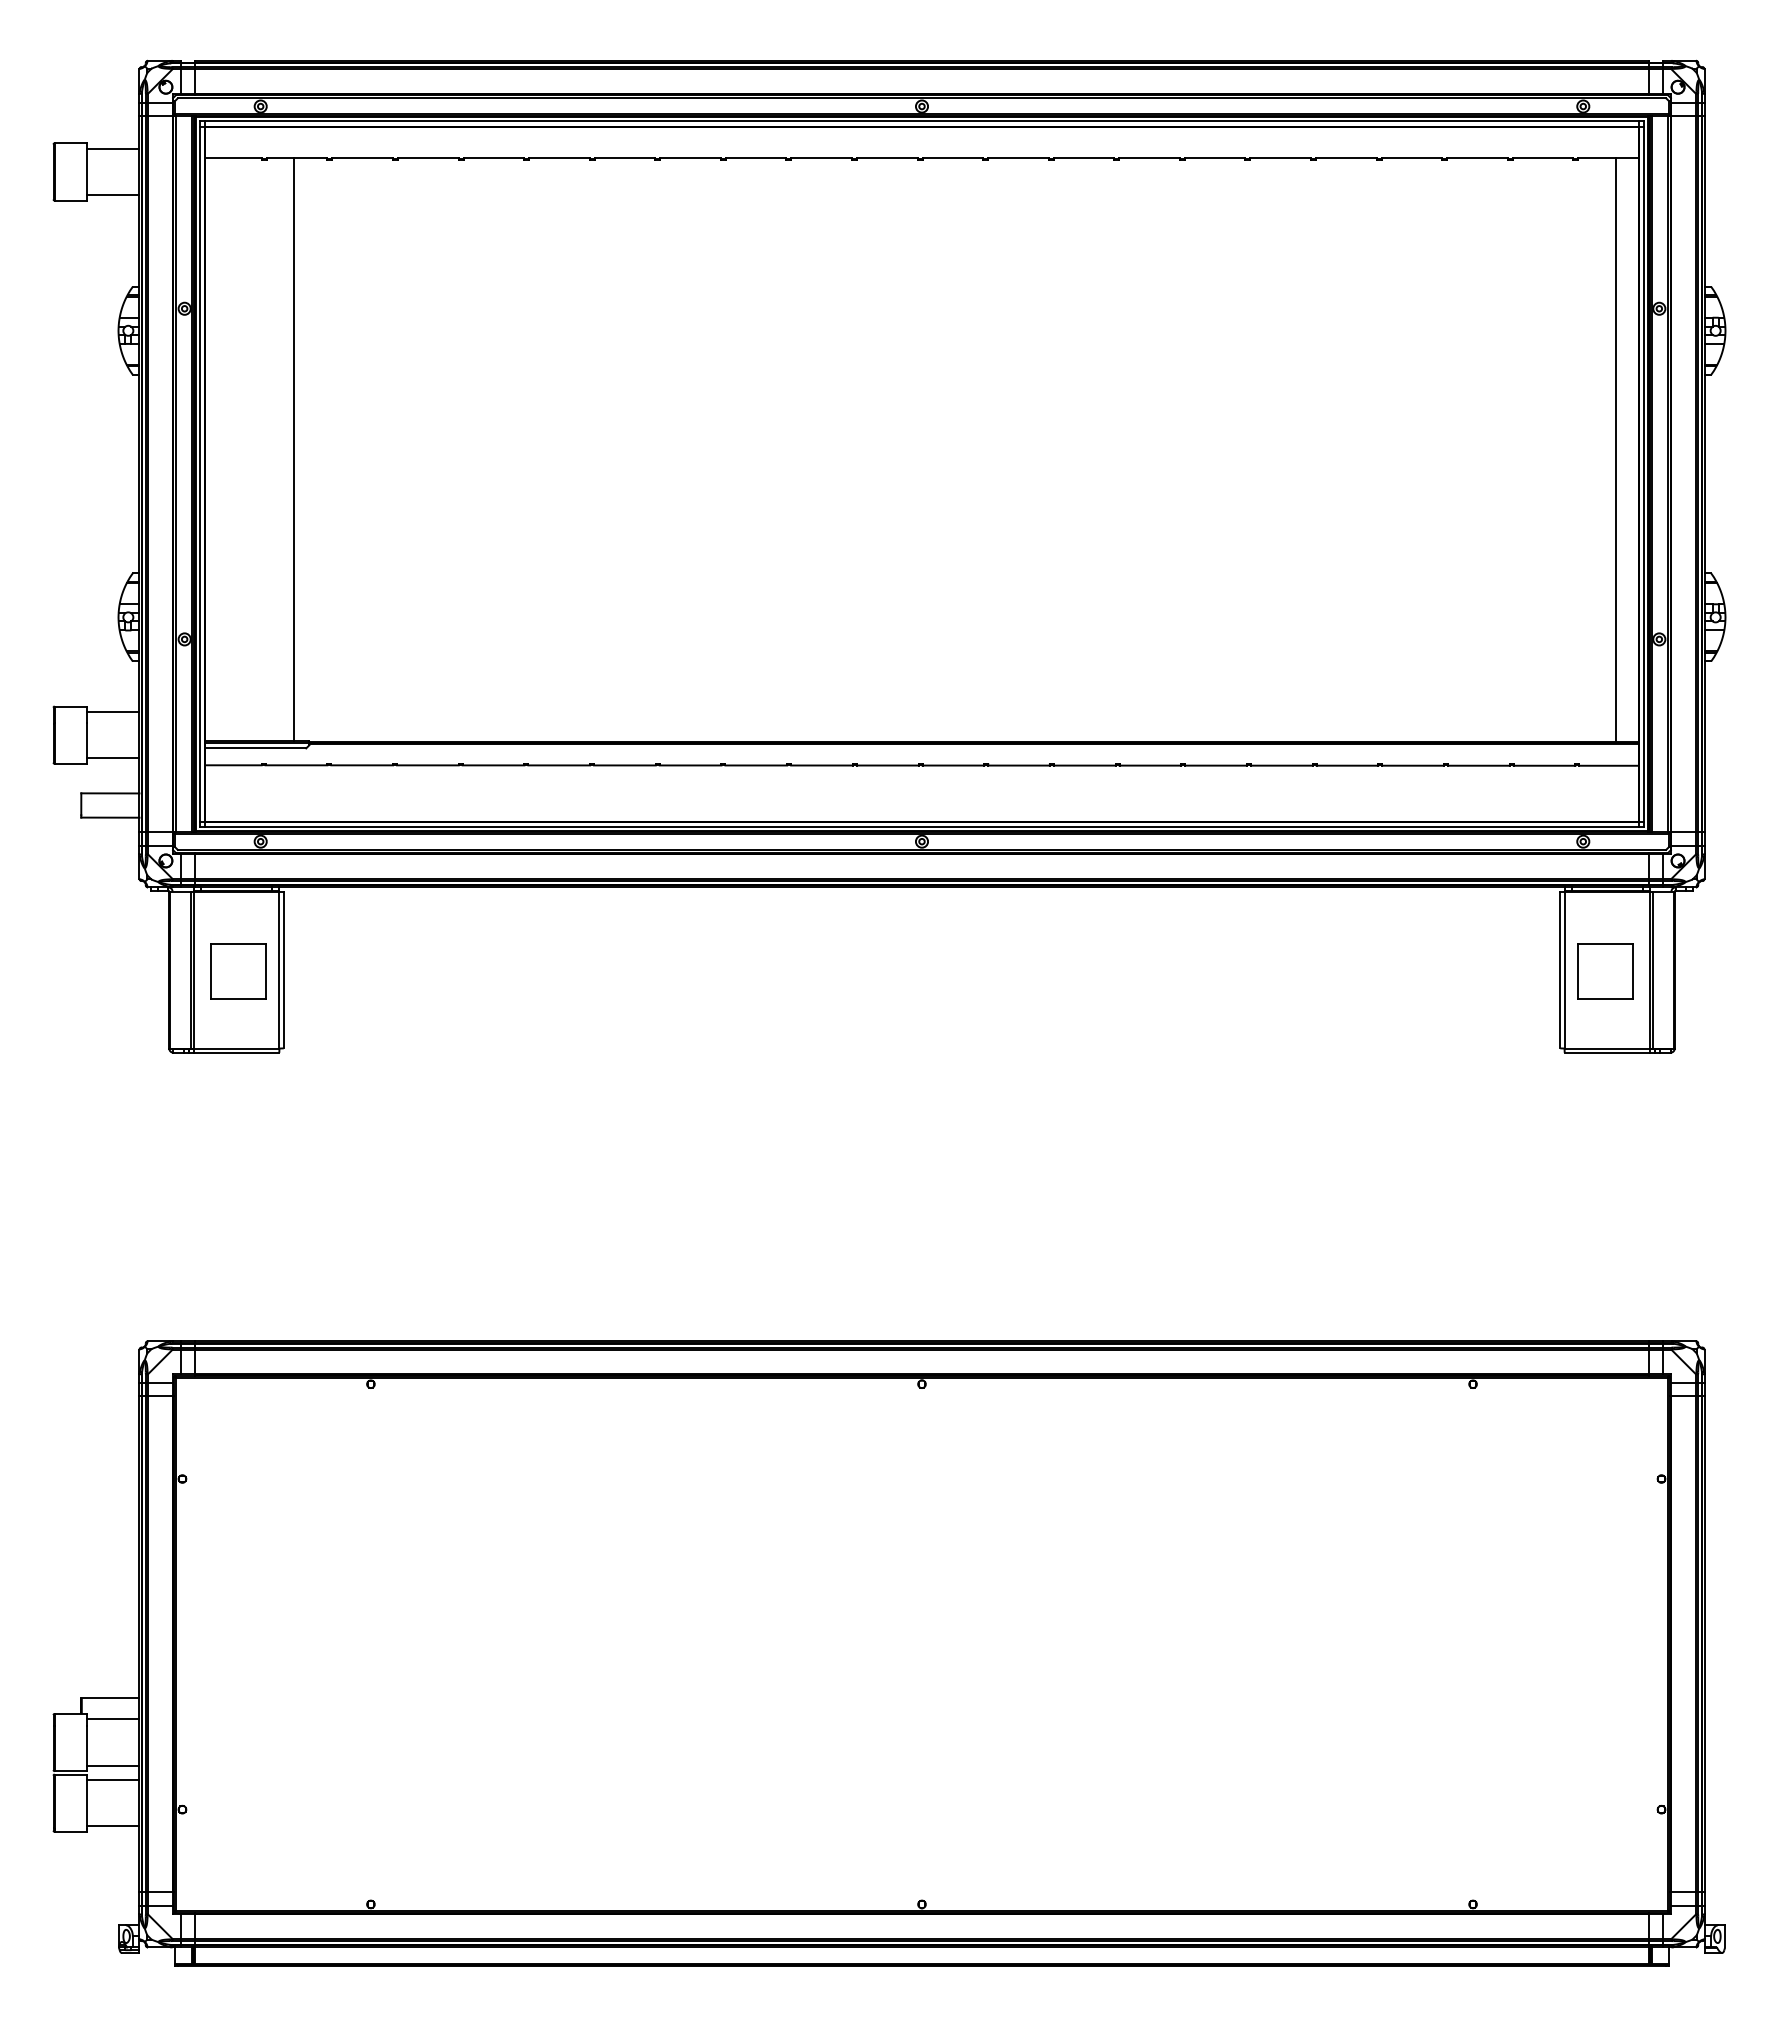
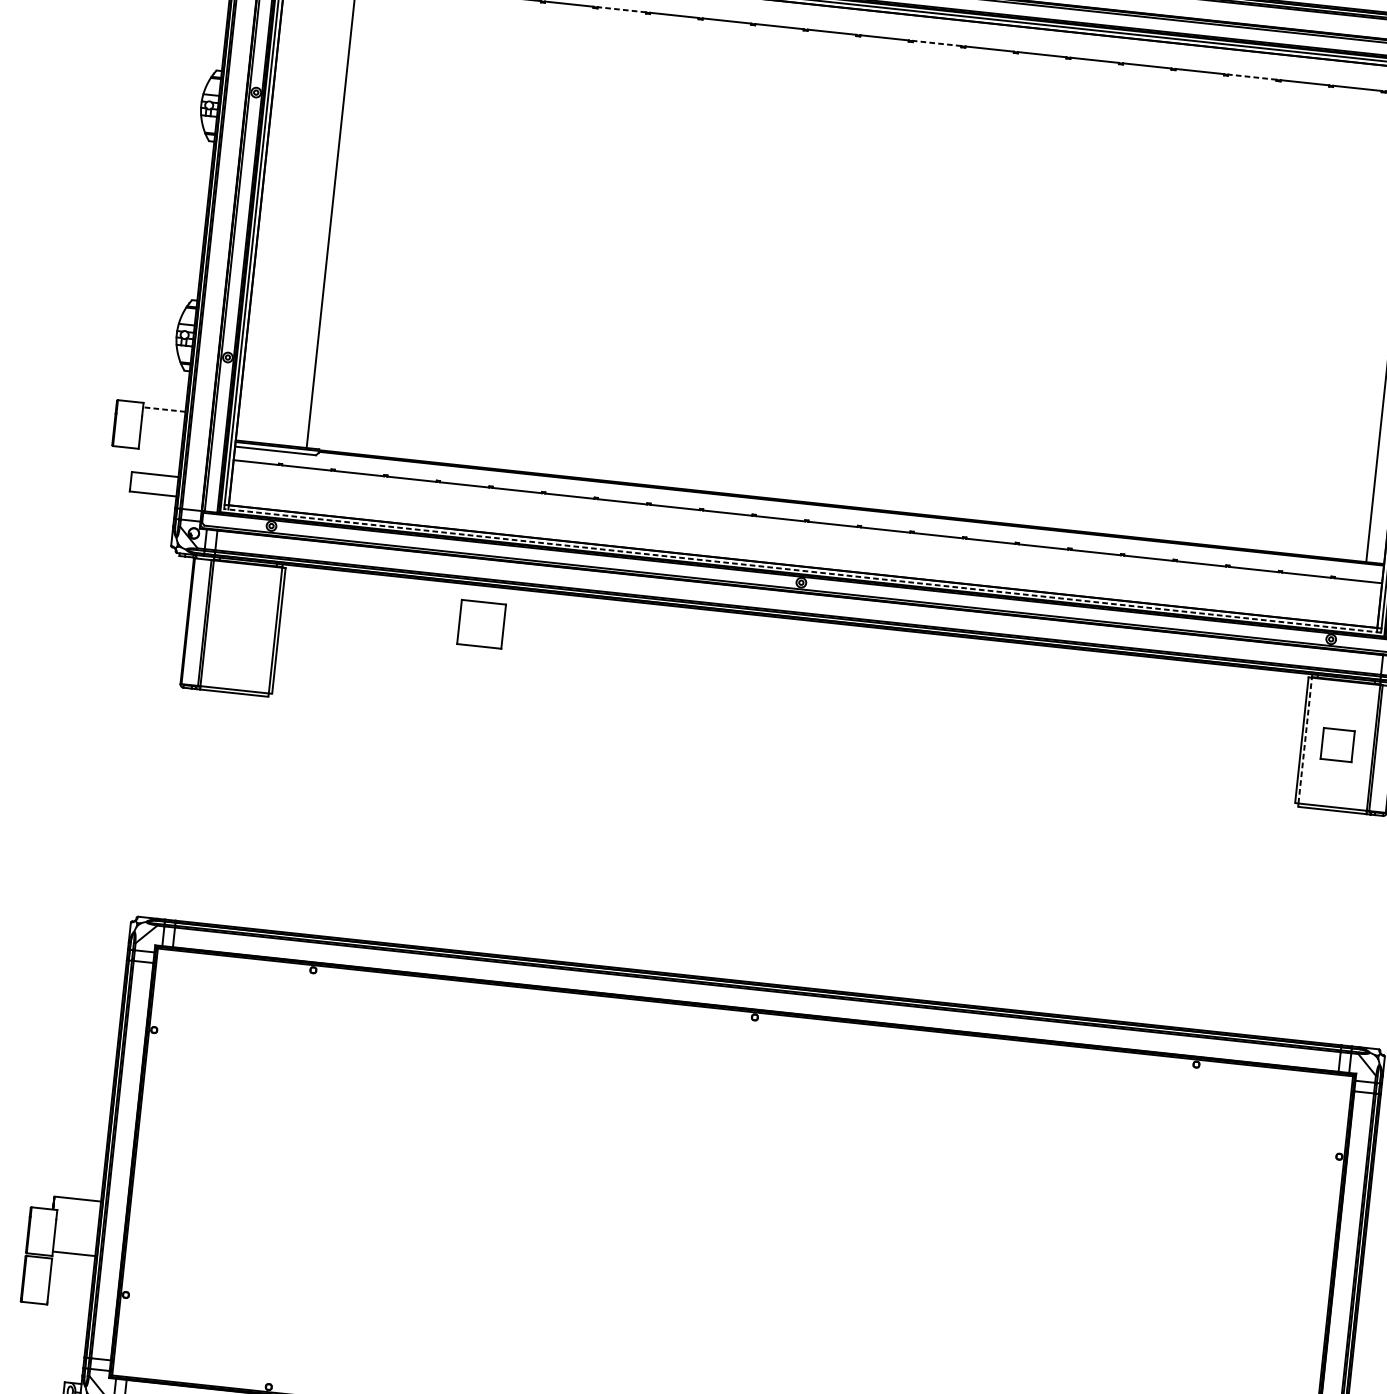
line: (624, 158) -> (621, 9), solid -> dashed
line: (1017, 158) -> (936, 43), solid -> dashed
line: (1411, 158) -> (1252, 77), solid -> dashed
line: (112, 712) -> (163, 409), solid -> dashed
line: (112, 758) -> (159, 446), removed
line: (922, 826) -> (803, 570), solid -> dashed
line: (1564, 969) -> (1305, 740), solid -> dashed
part: (238, 971) -> (481, 624), moved
part: (1605, 971) -> (1337, 745), size x0.7
line: (112, 1719) -> (77, 1216), removed
line: (112, 1780) -> (72, 1265), removed
line: (112, 1826) -> (68, 1302), removed

